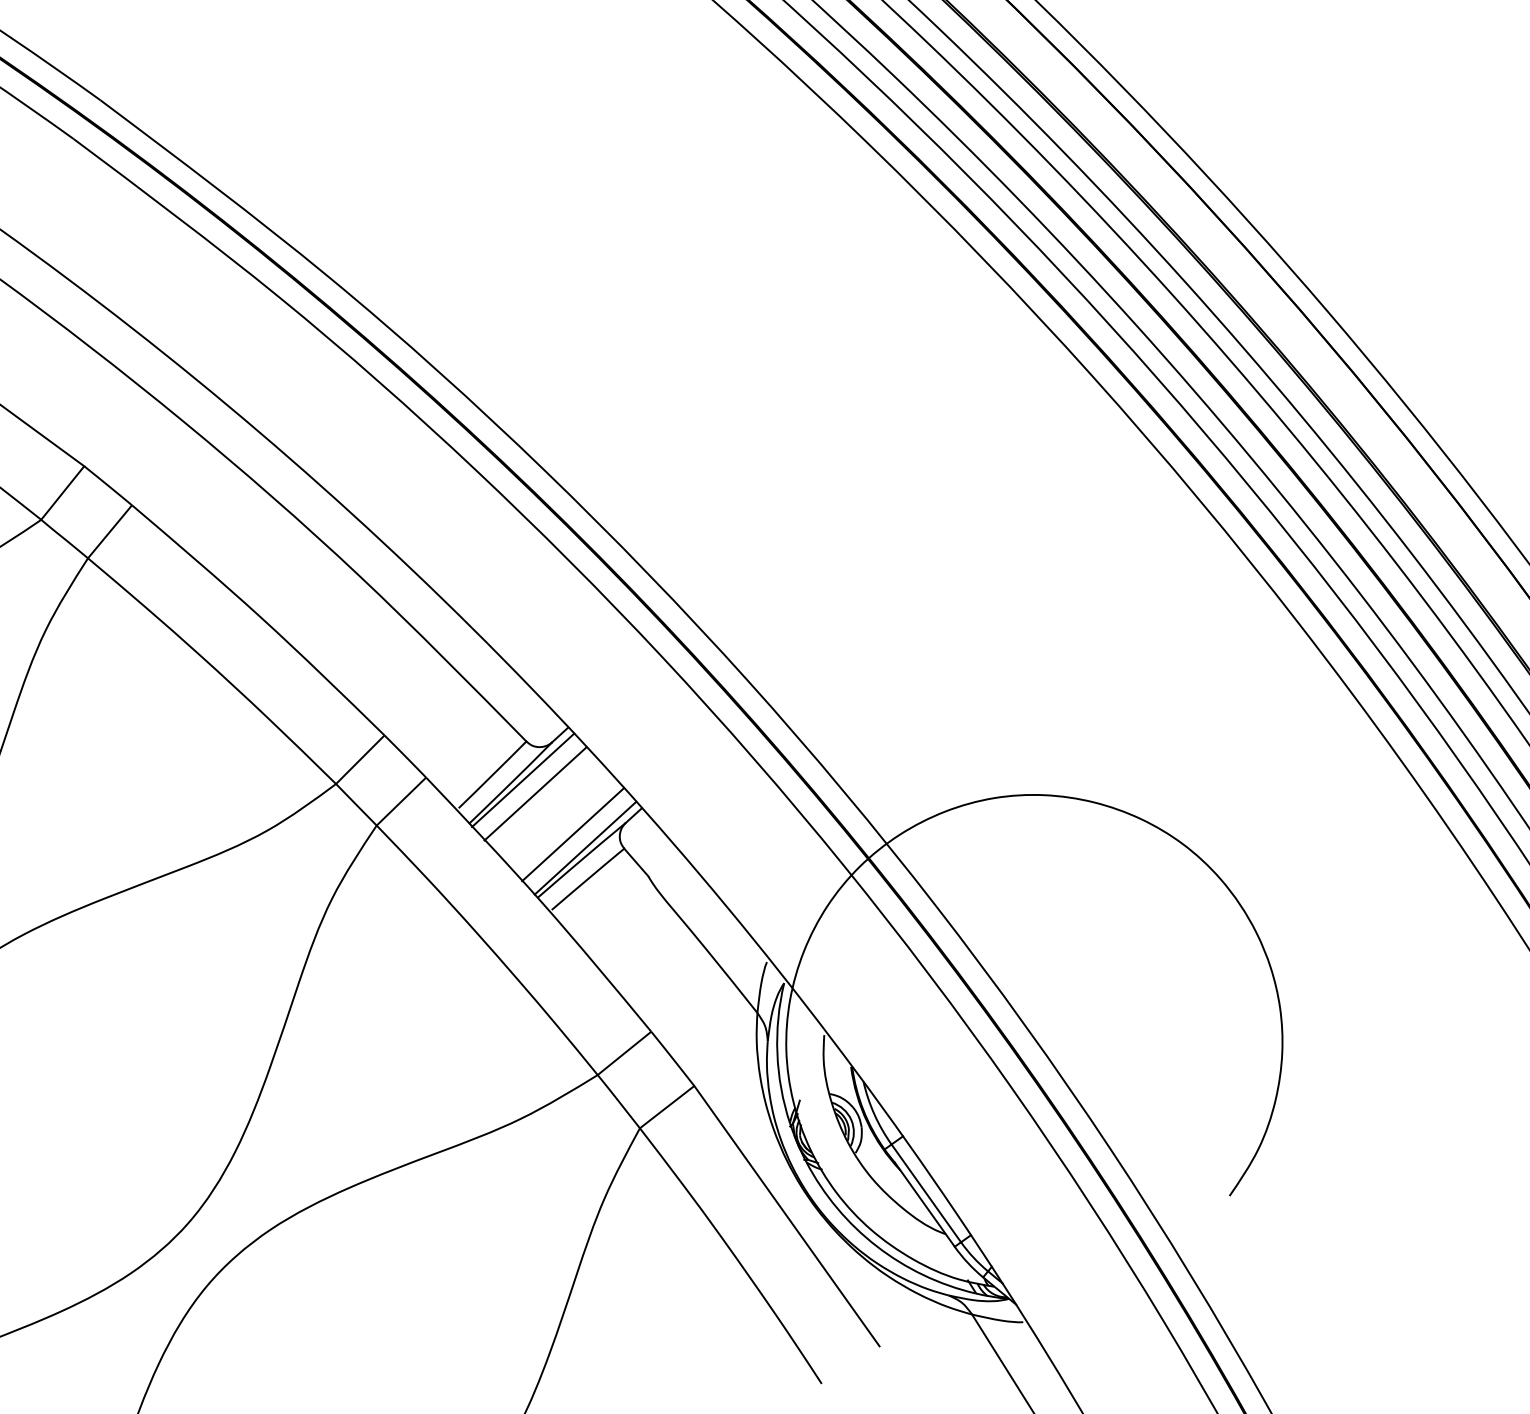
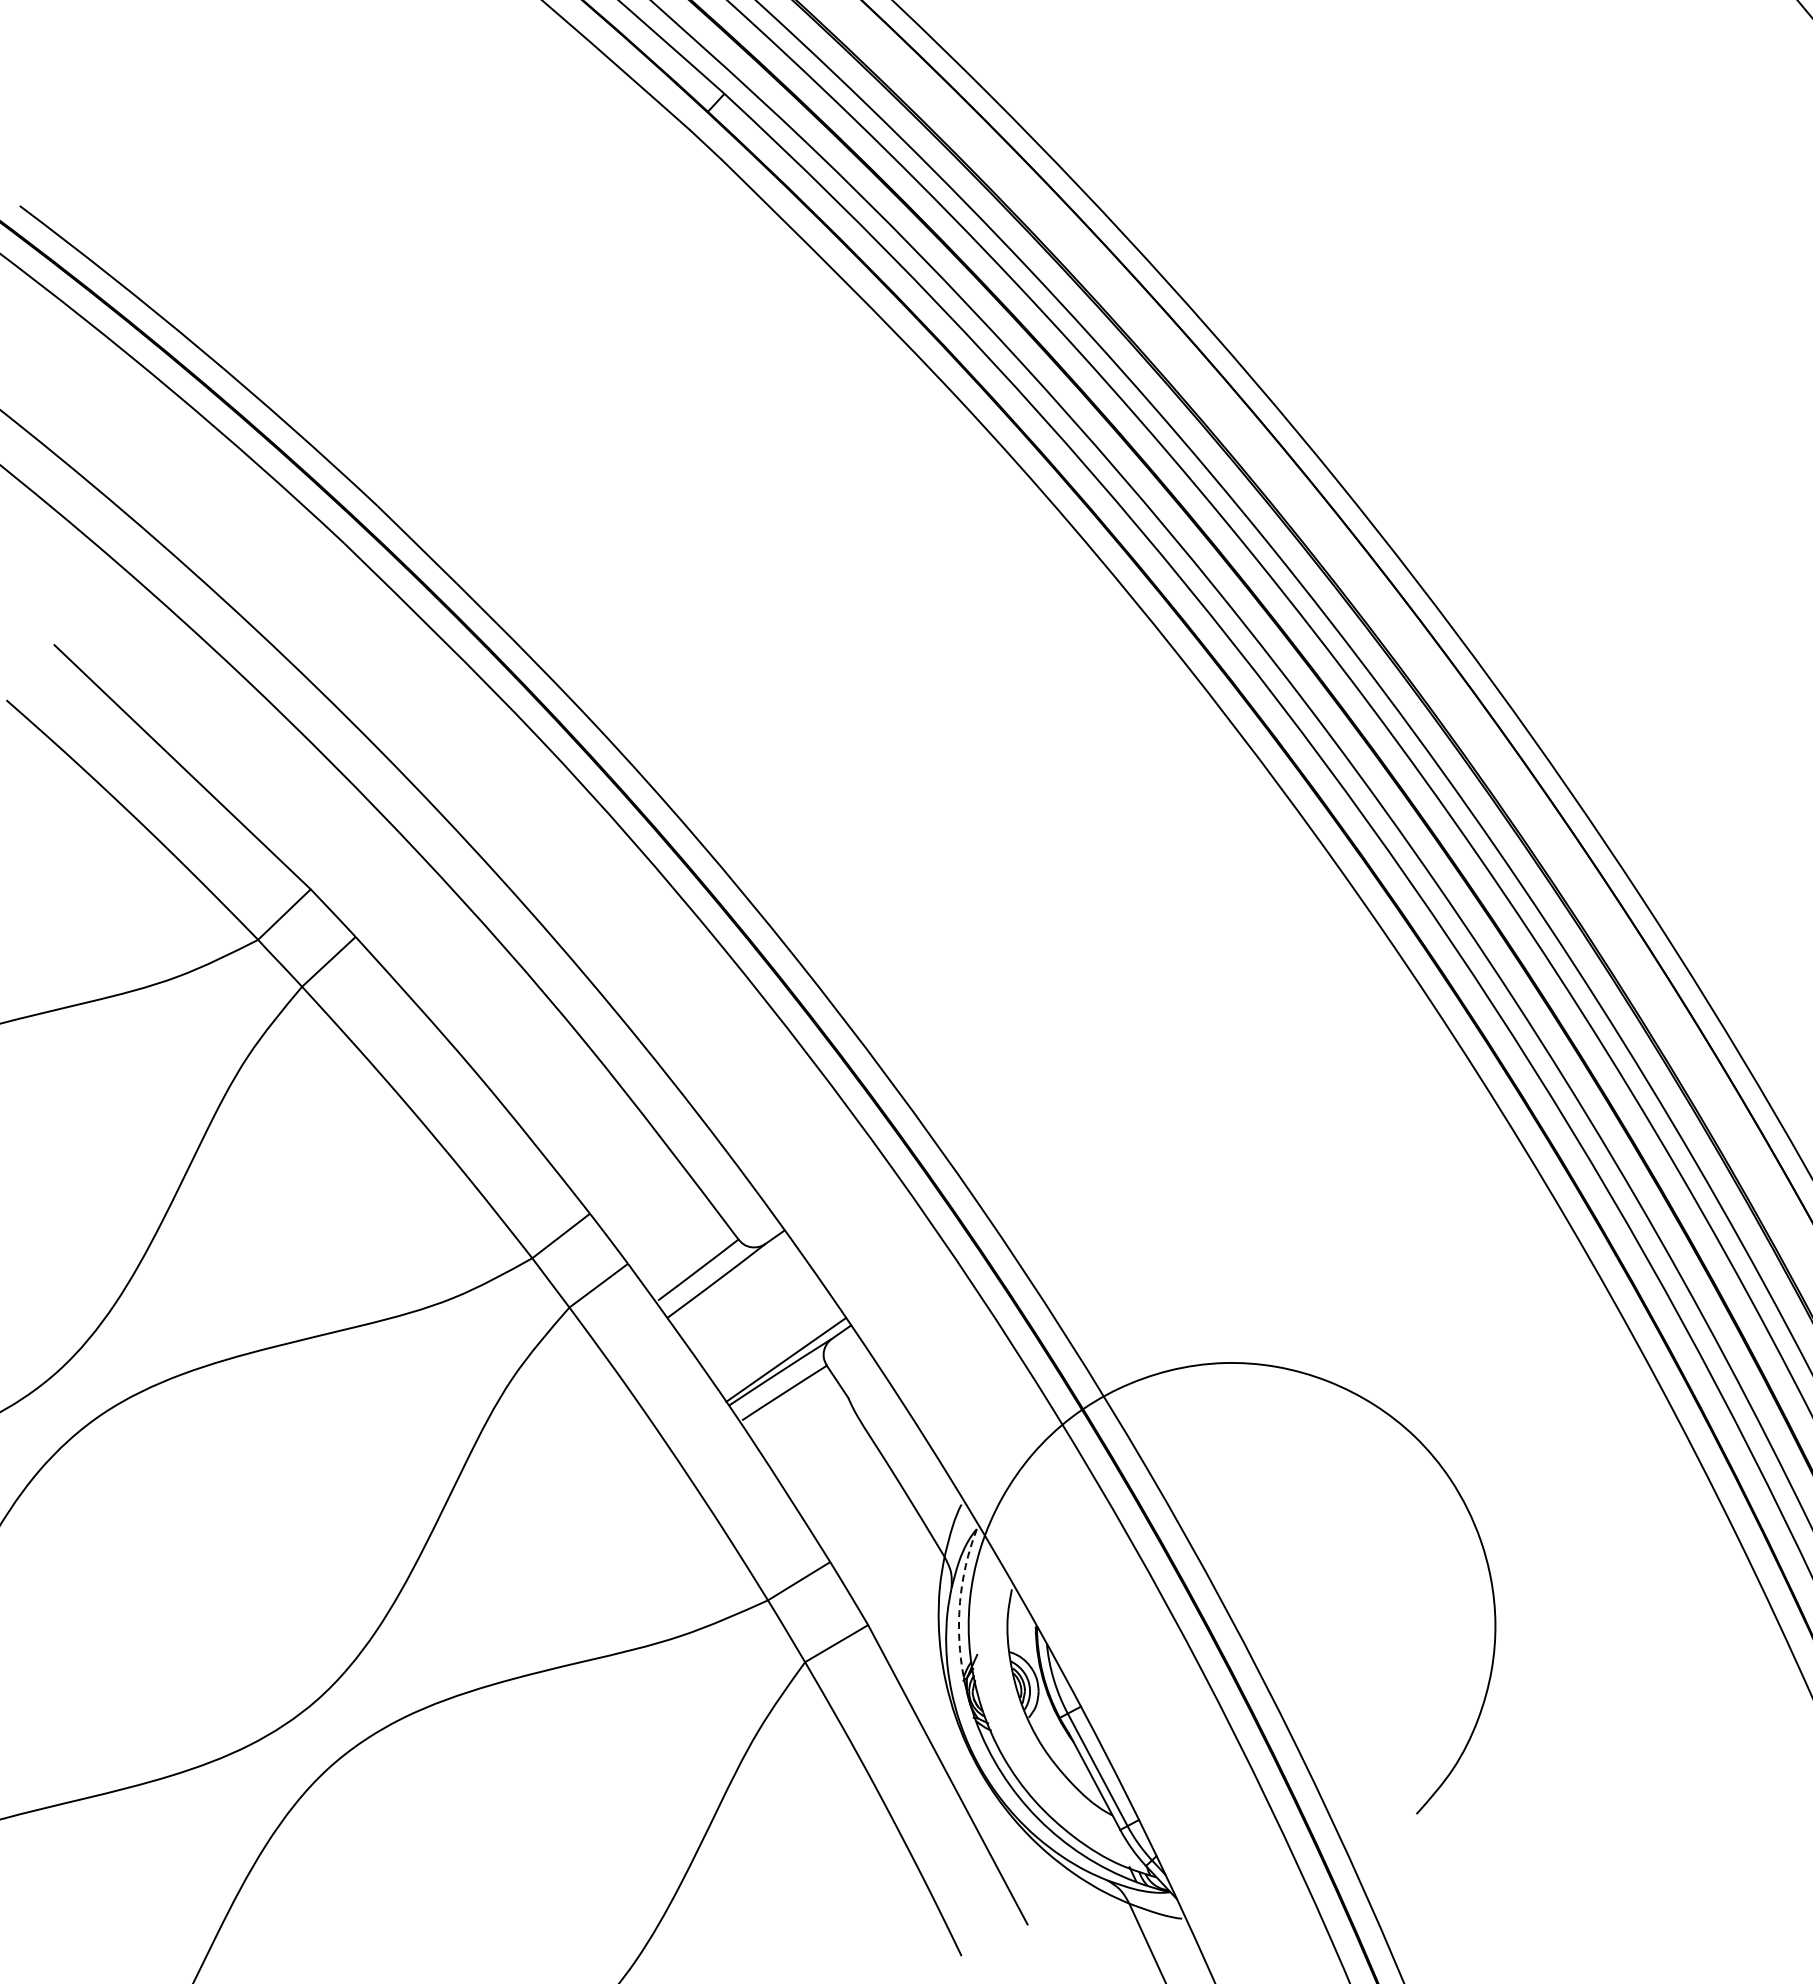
line: (522, 779) -> (729, 1279), removed
line: (535, 793) -> (740, 1295), removed
line: (572, 834) -> (774, 1343), removed
arc: (777, 1053) -> (960, 1602), solid -> dashed

